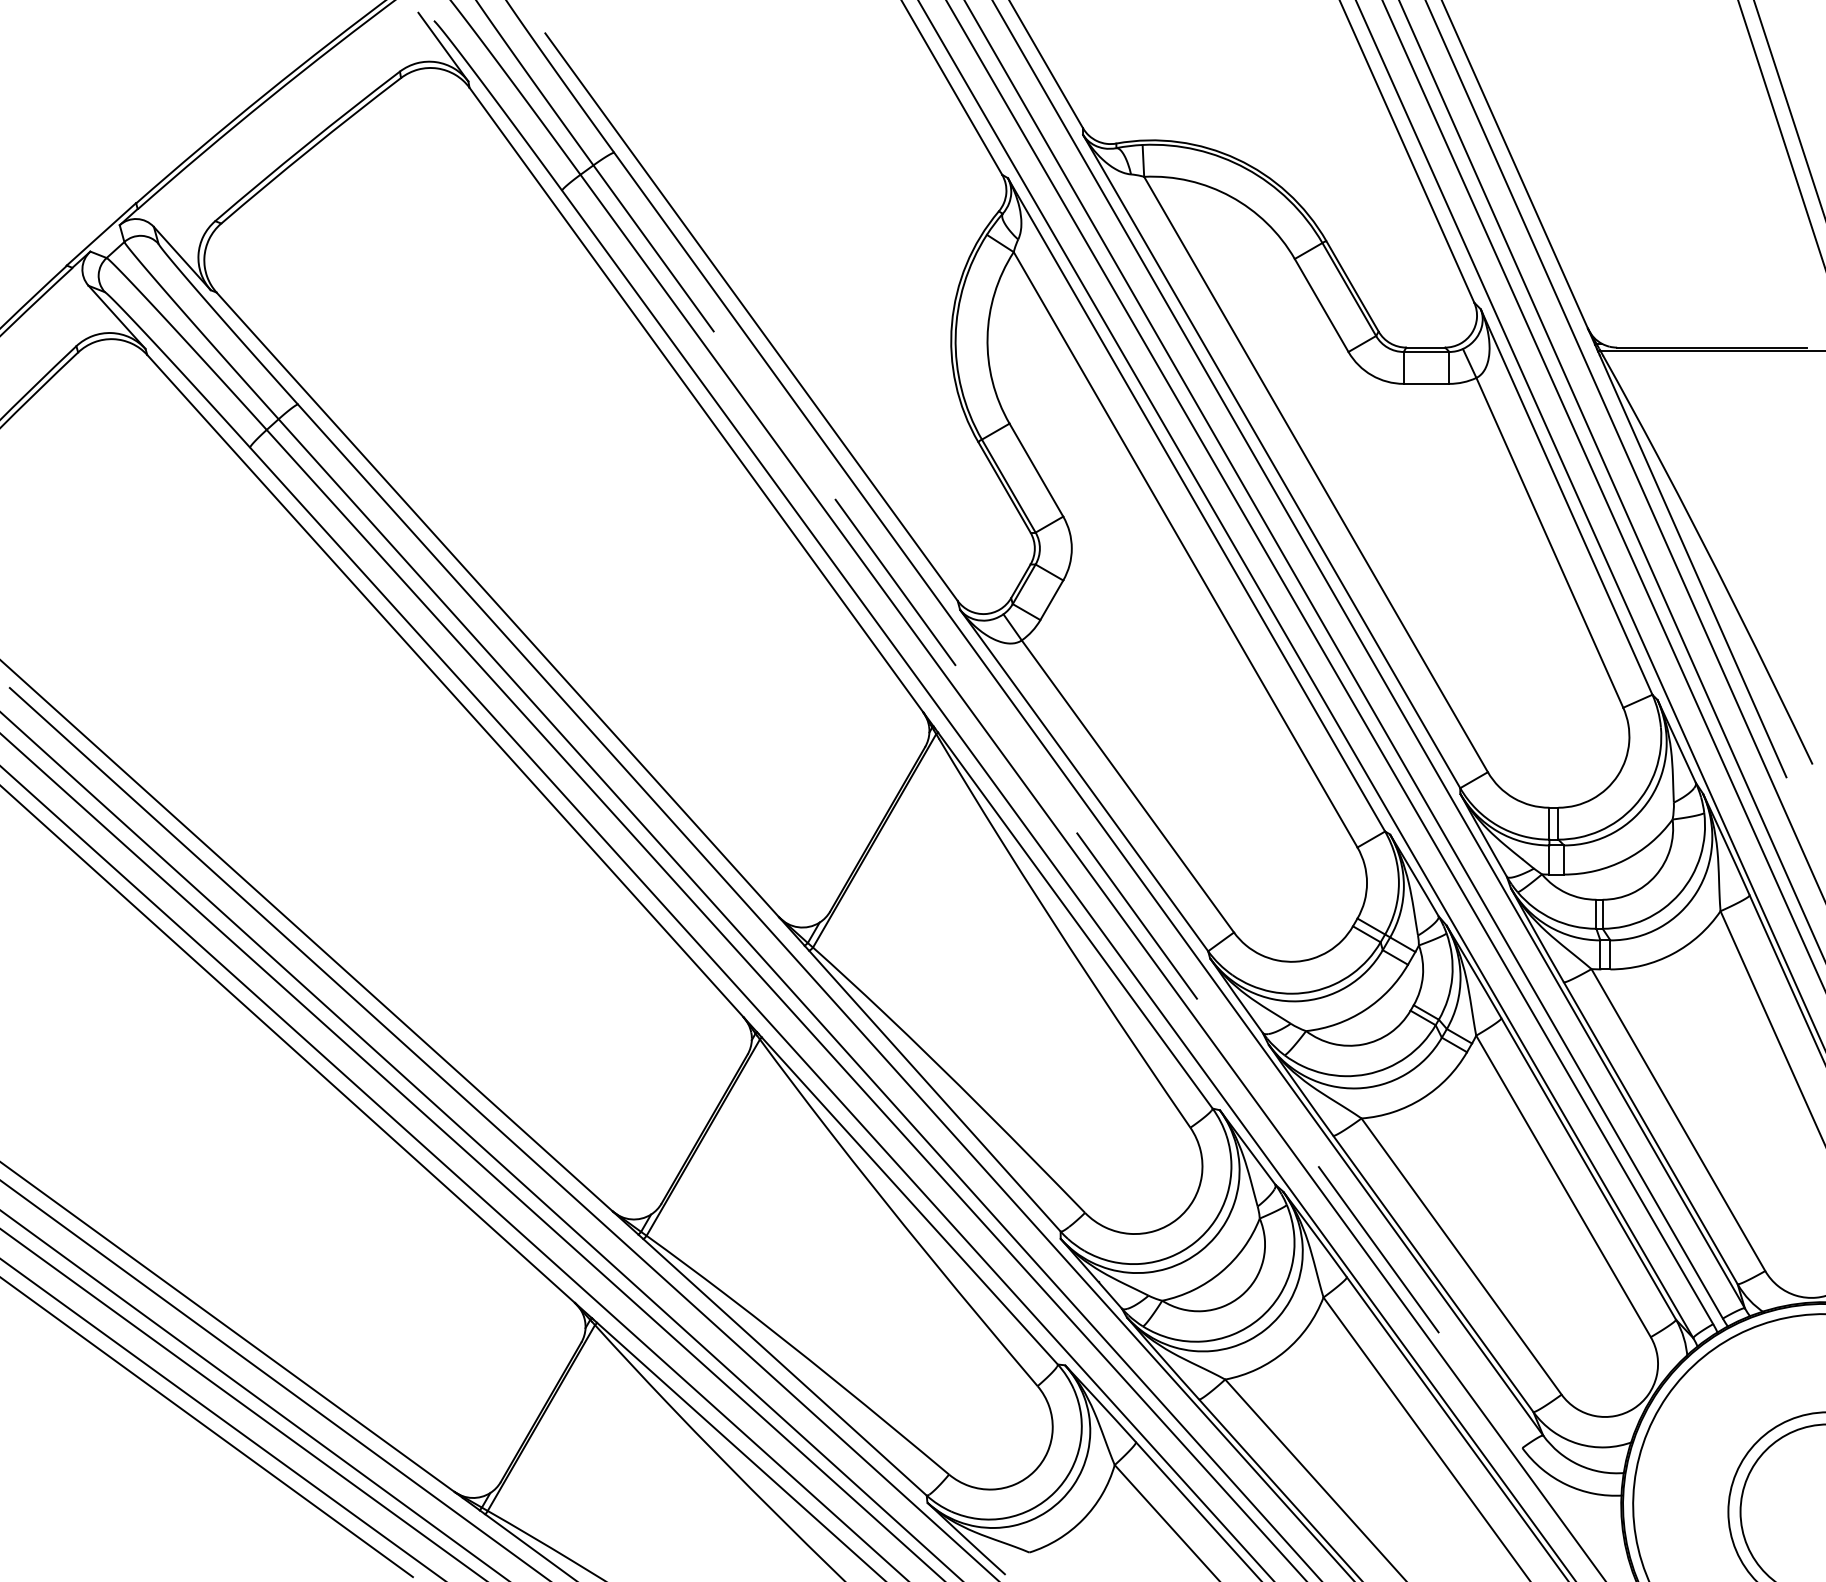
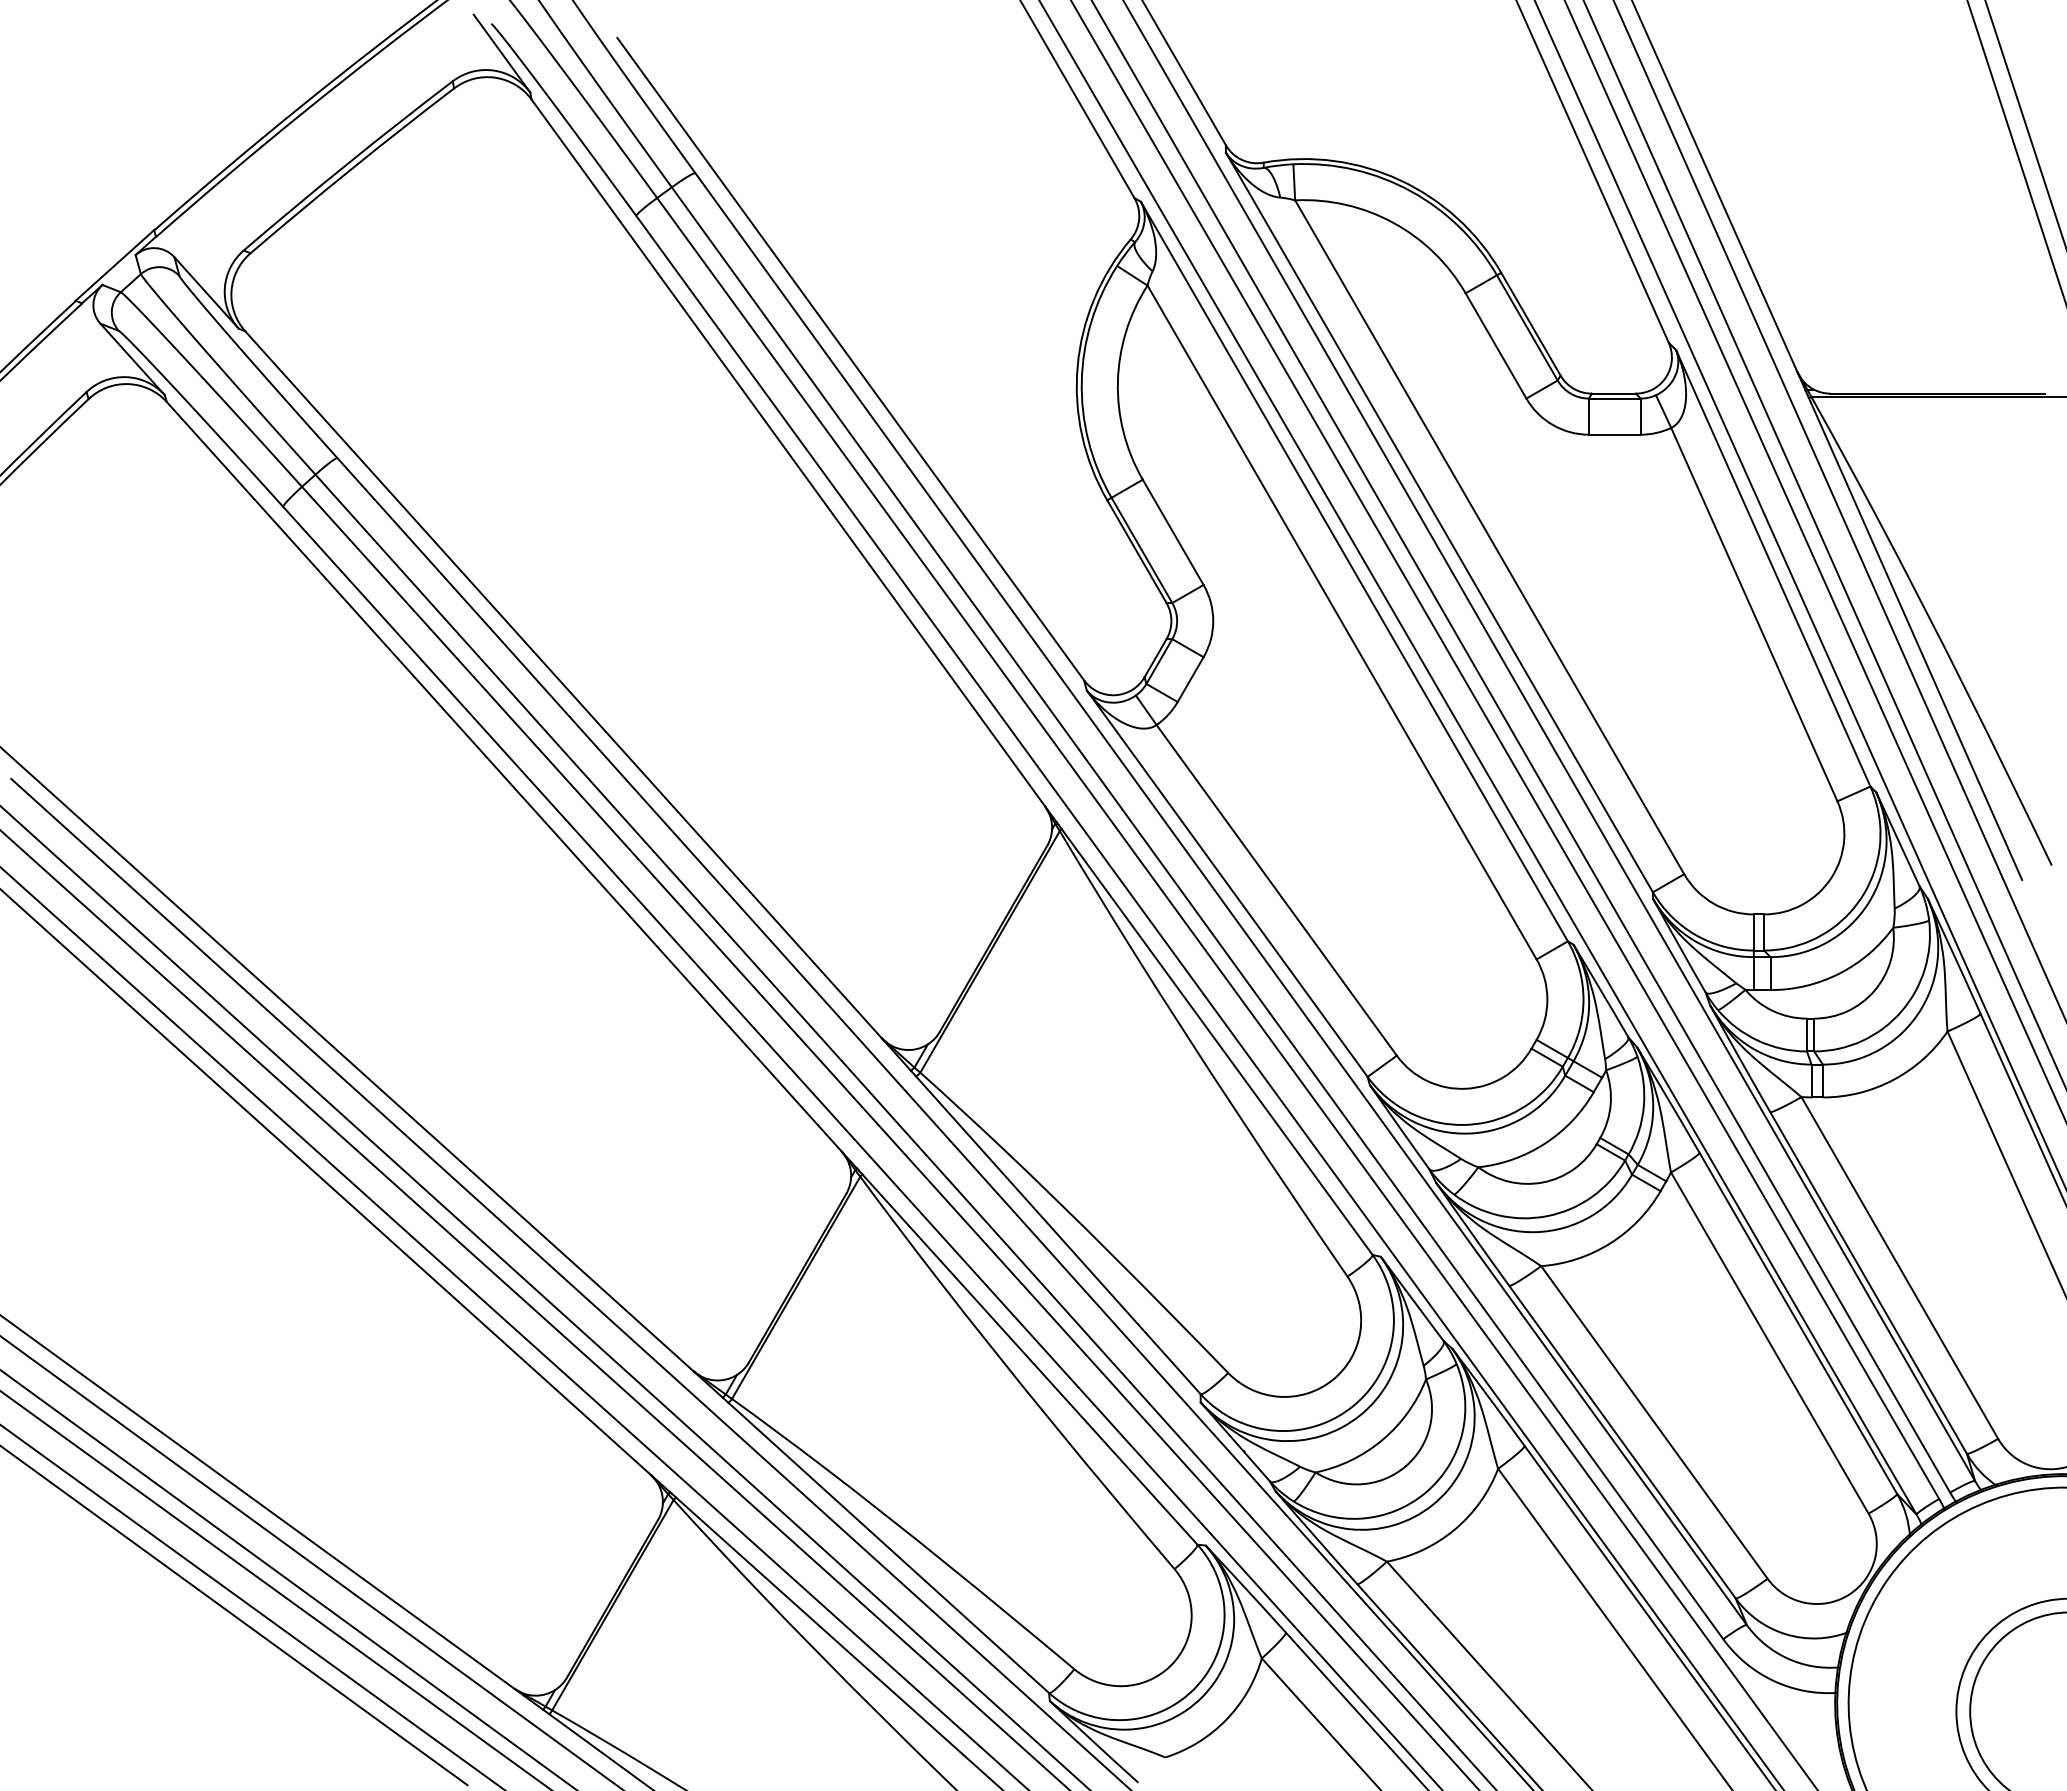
line: (1057, 806) -> (1197, 913), dashed -> solid

